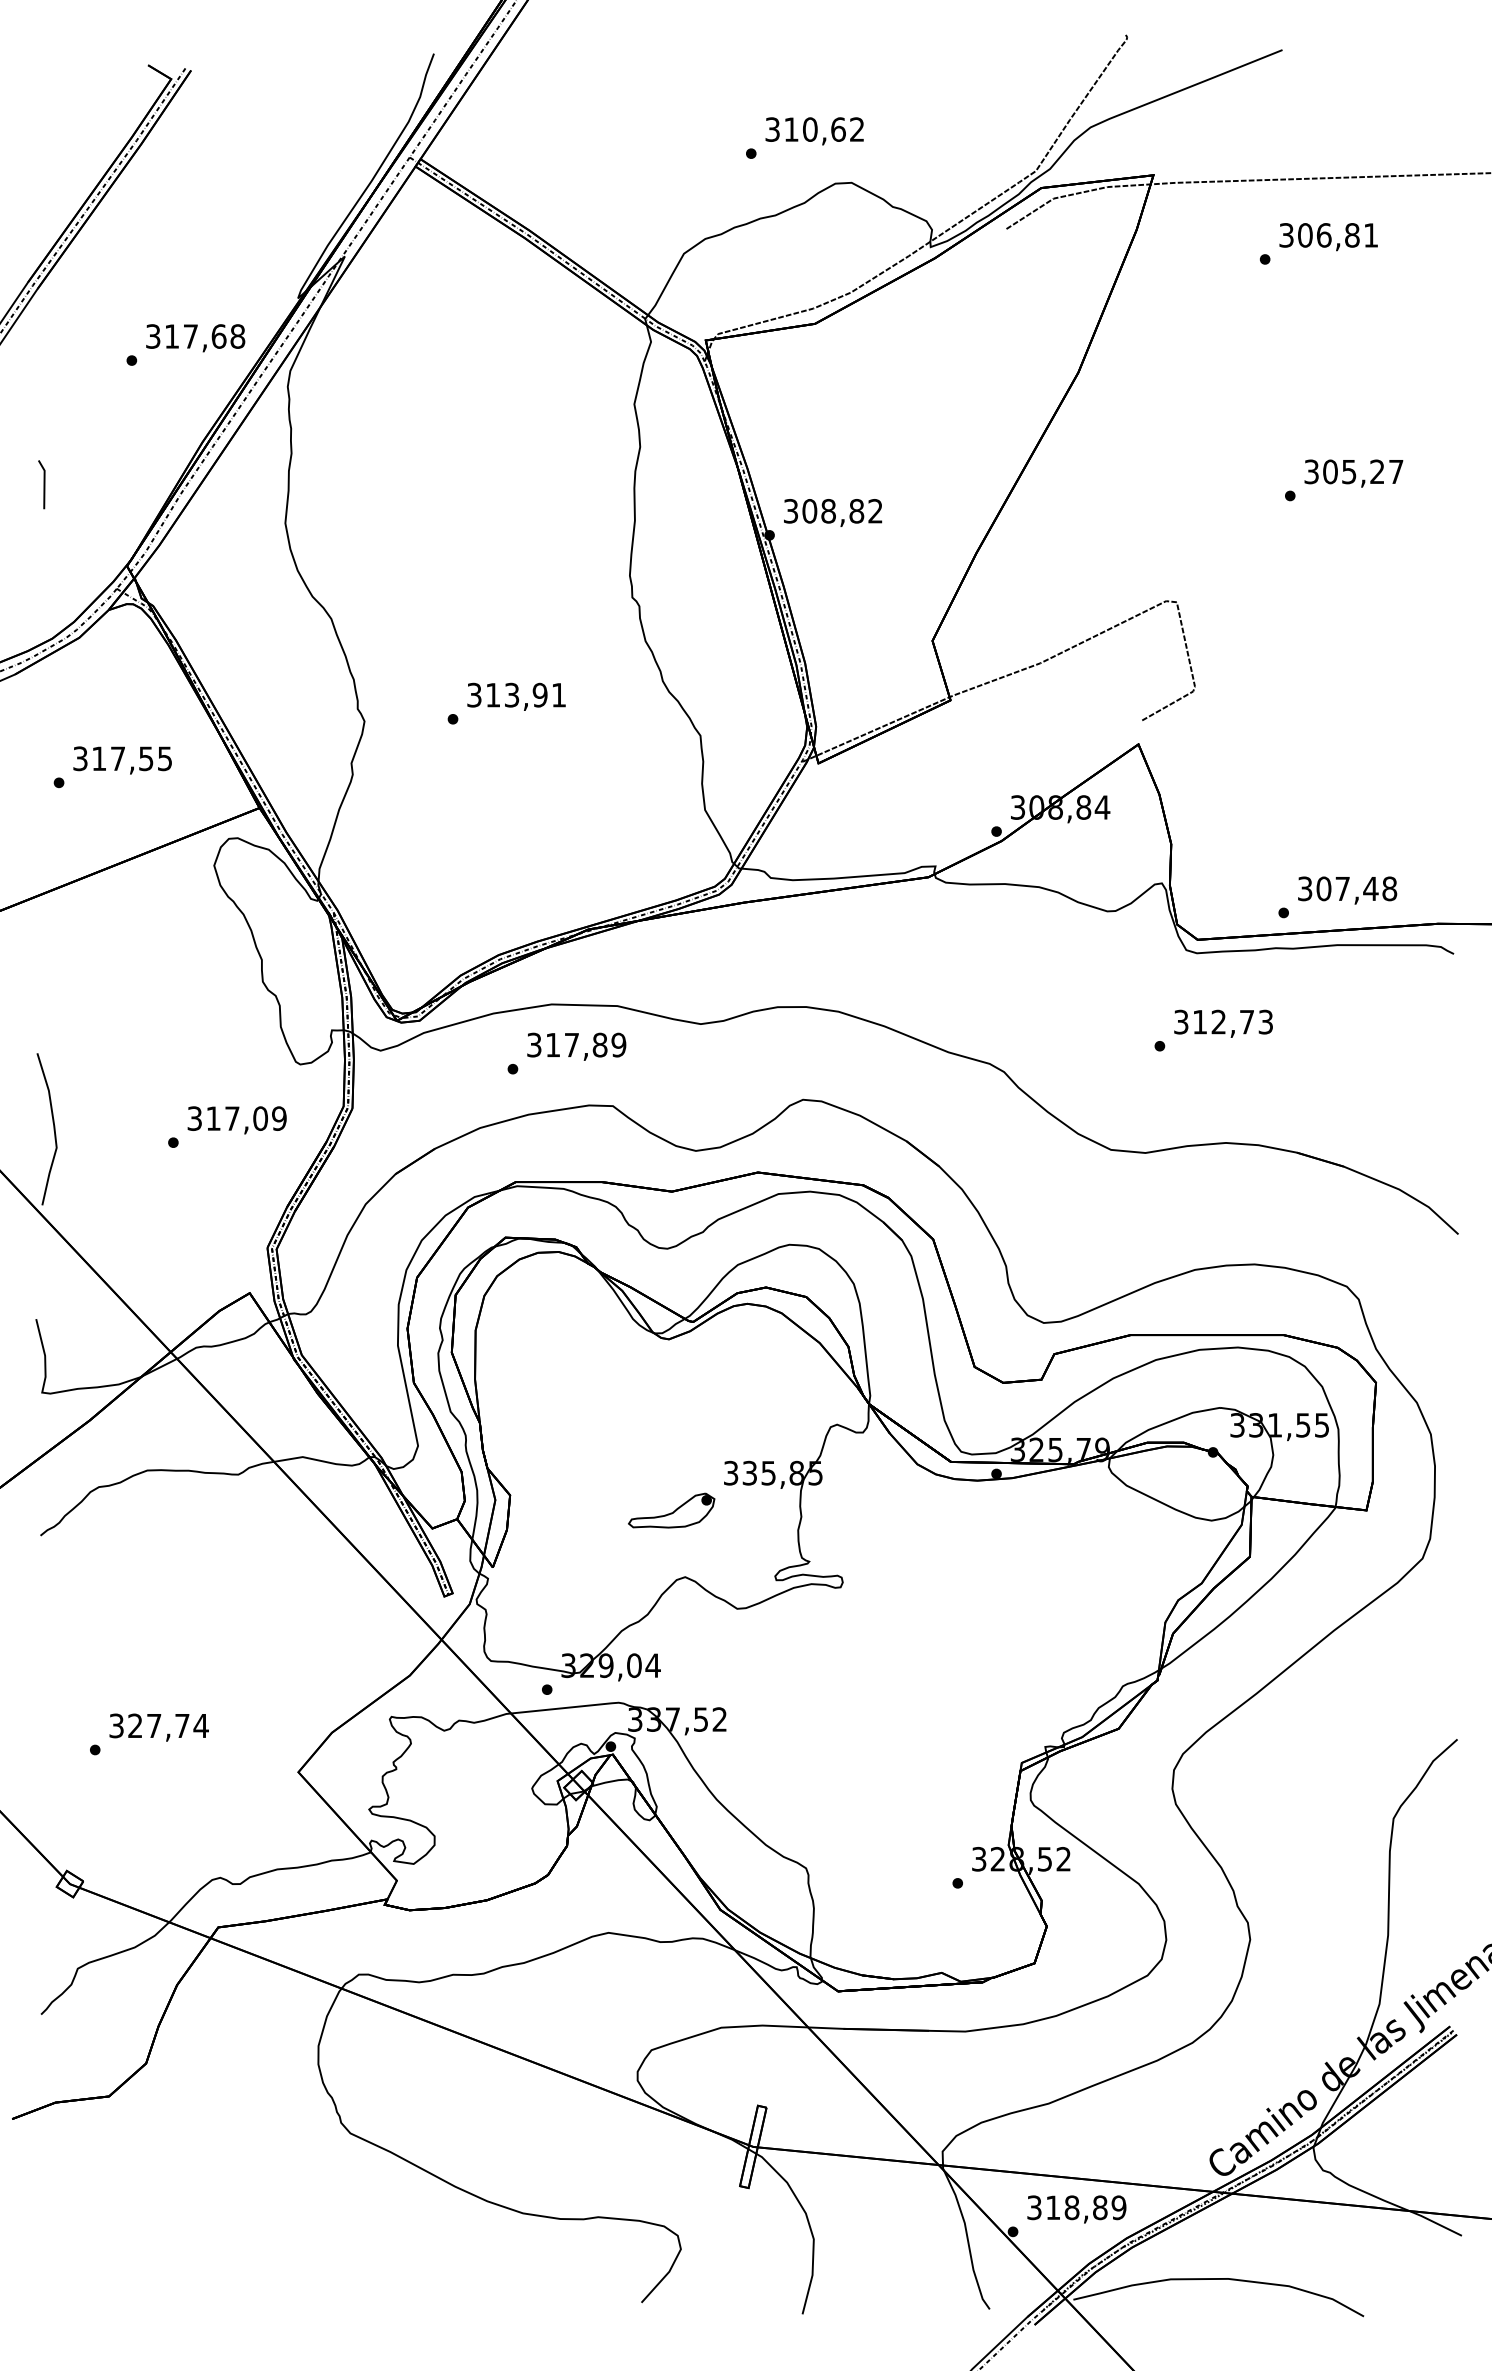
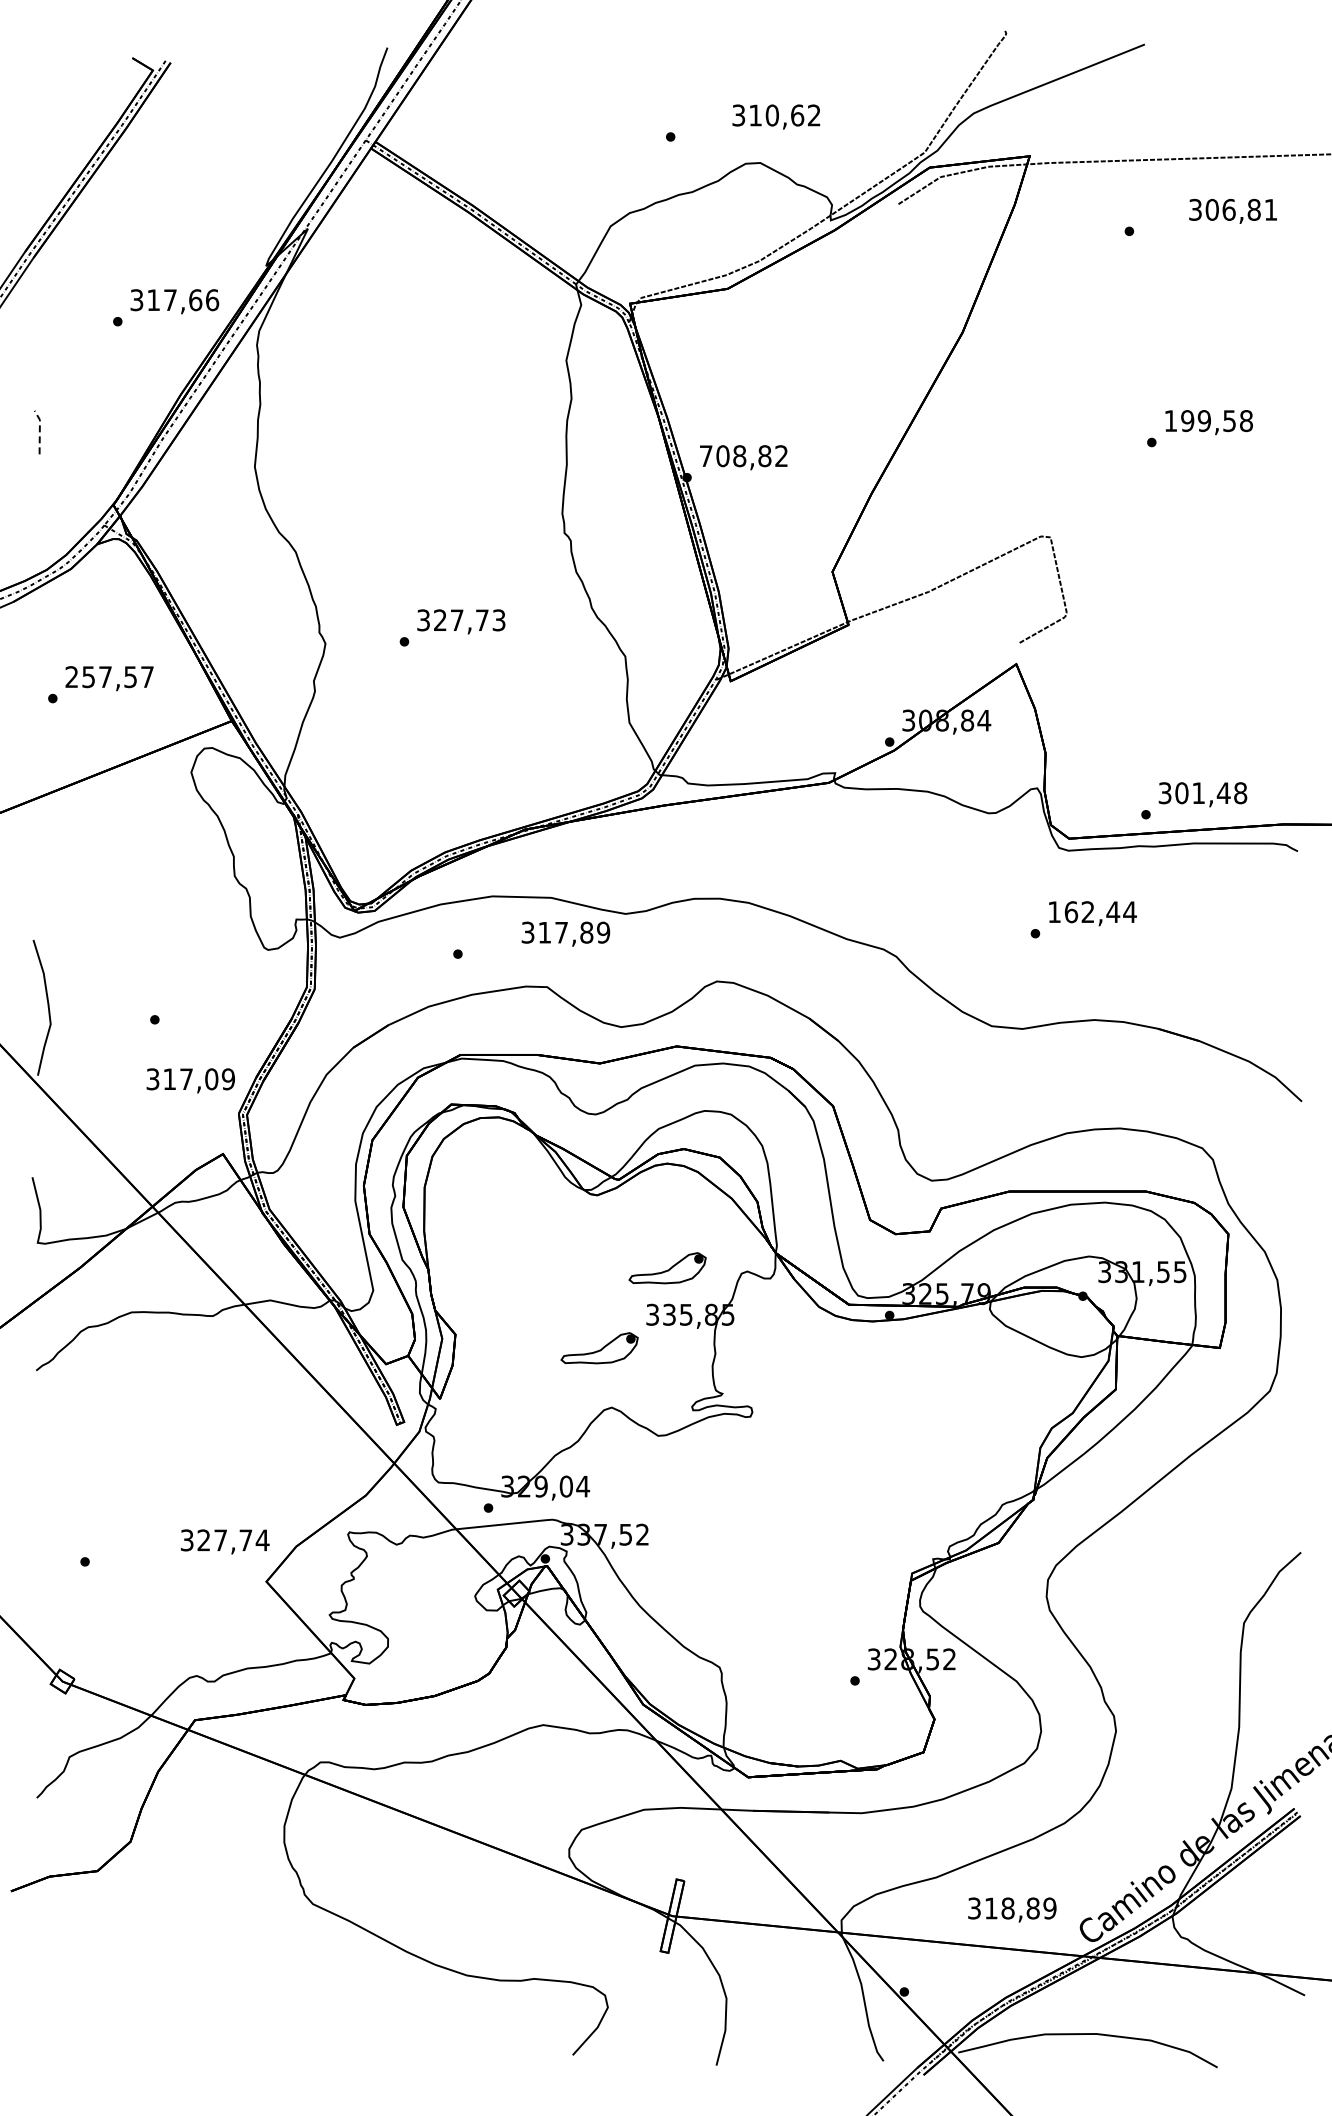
text: (814, 130) -> (776, 116), moved
text: (1327, 236) -> (1232, 210), moved
text: (237, 335) -> (212, 299), 317,68 -> 317,66
text: (1353, 472) -> (1208, 421), 305,27 -> 199,58
line: (44, 482) -> (39, 430), solid -> dashed
text: (790, 511) -> (705, 456), 308,82 -> 708,82
text: (525, 695) -> (469, 620), 313,91 -> 327,73
text: (122, 759) -> (109, 677), 317,55 -> 257,57
text: (1342, 888) -> (1198, 792), 307,48 -> 301,48
text: (1223, 1022) -> (1092, 912), 312,73 -> 162,44
text: (576, 1046) -> (565, 933), moved
text: (236, 1119) -> (190, 1080), moved
part: (747, 1421) -> (667, 1268), added
text: (158, 1727) -> (224, 1541), moved
text: (1077, 2208) -> (1012, 1909), moved

